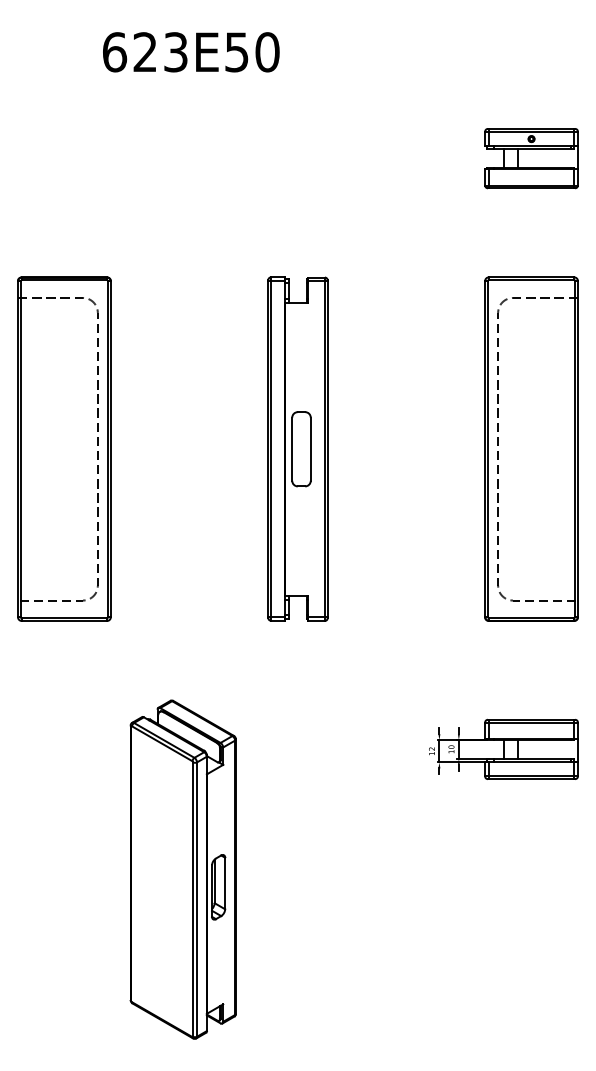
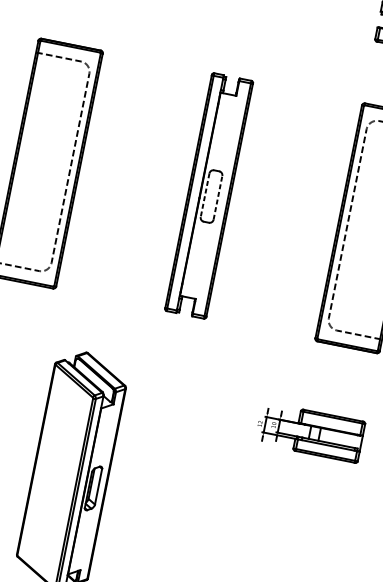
line: (292, 449) -> (205, 195), solid -> dashed
line: (310, 449) -> (217, 197), solid -> dashed

